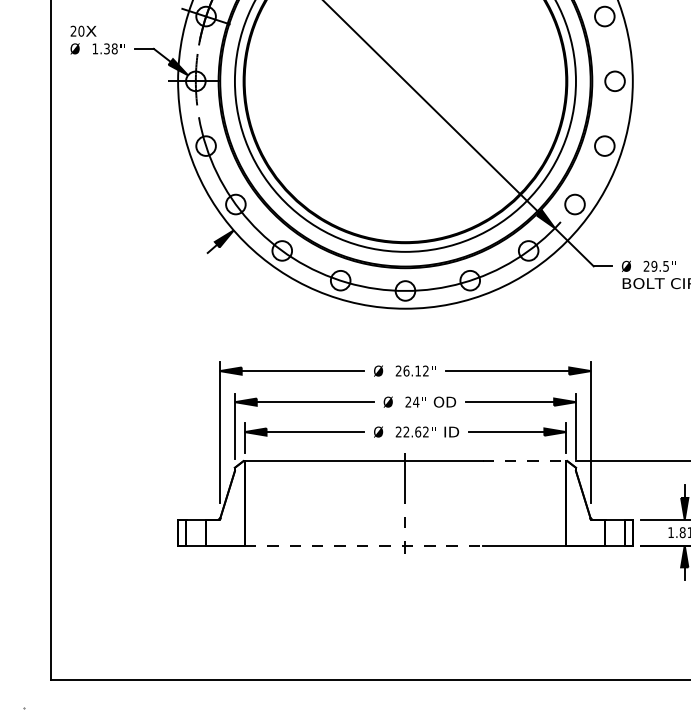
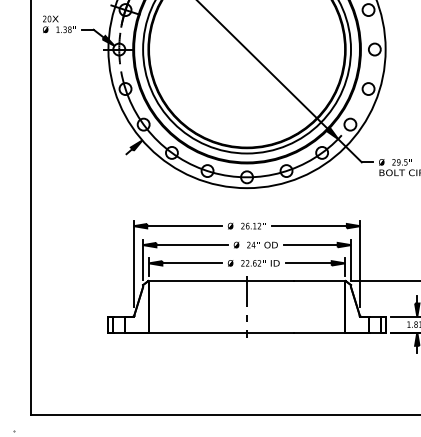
line: (524, 461) -> (319, 281), dashed -> solid
line: (365, 545) -> (222, 332), dashed -> solid

